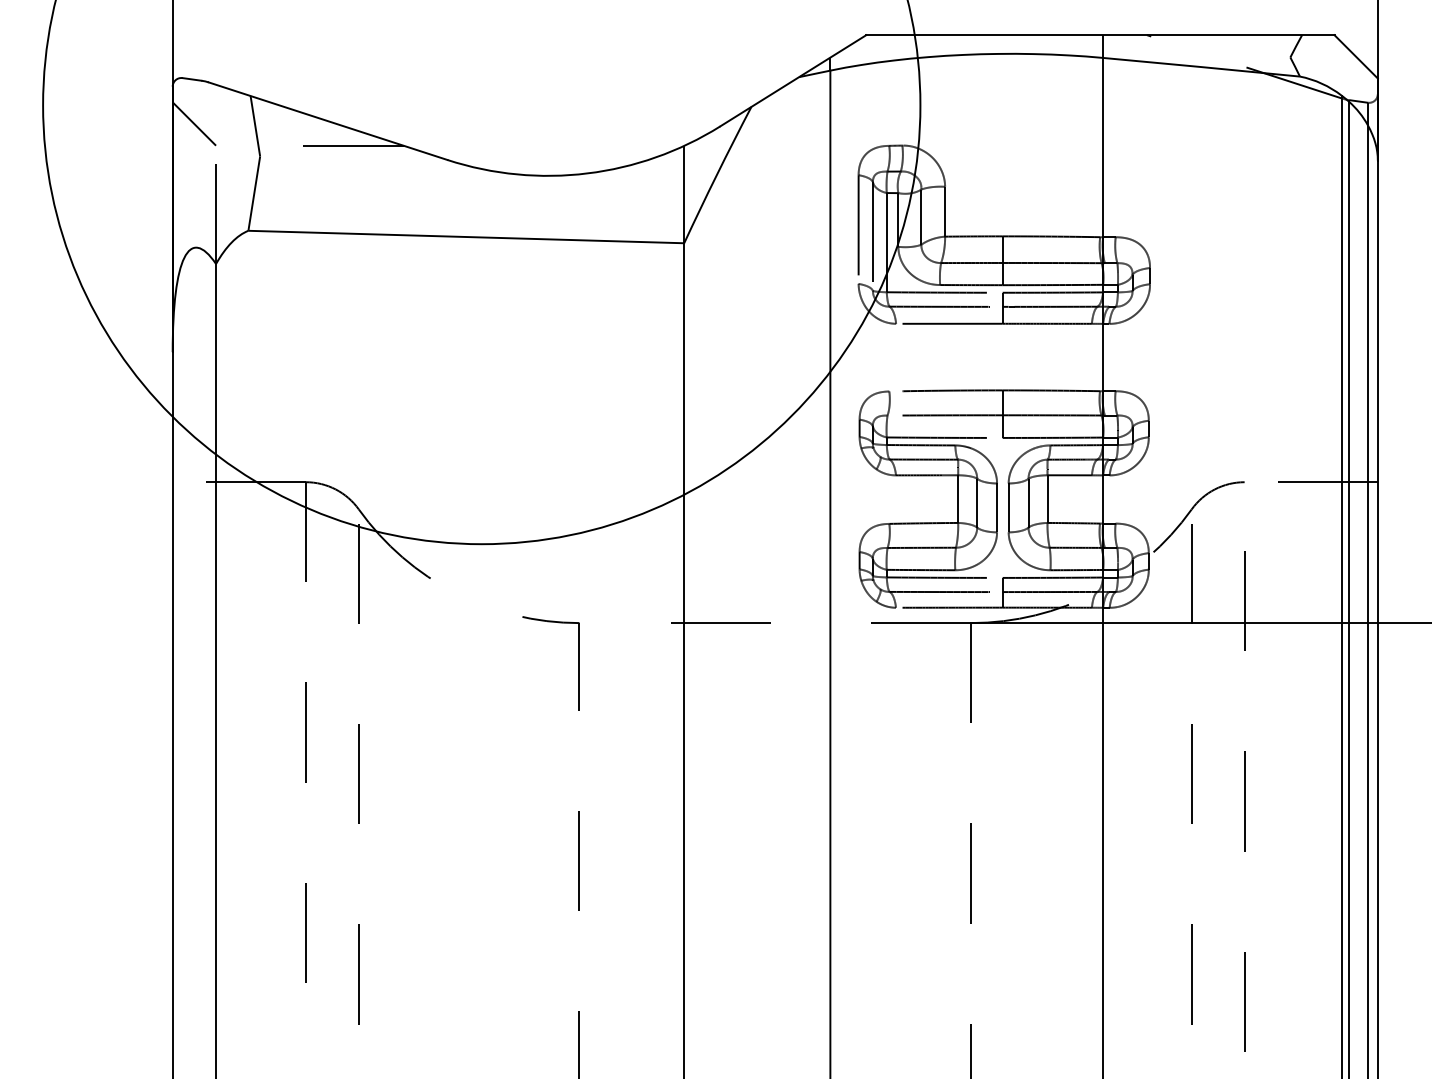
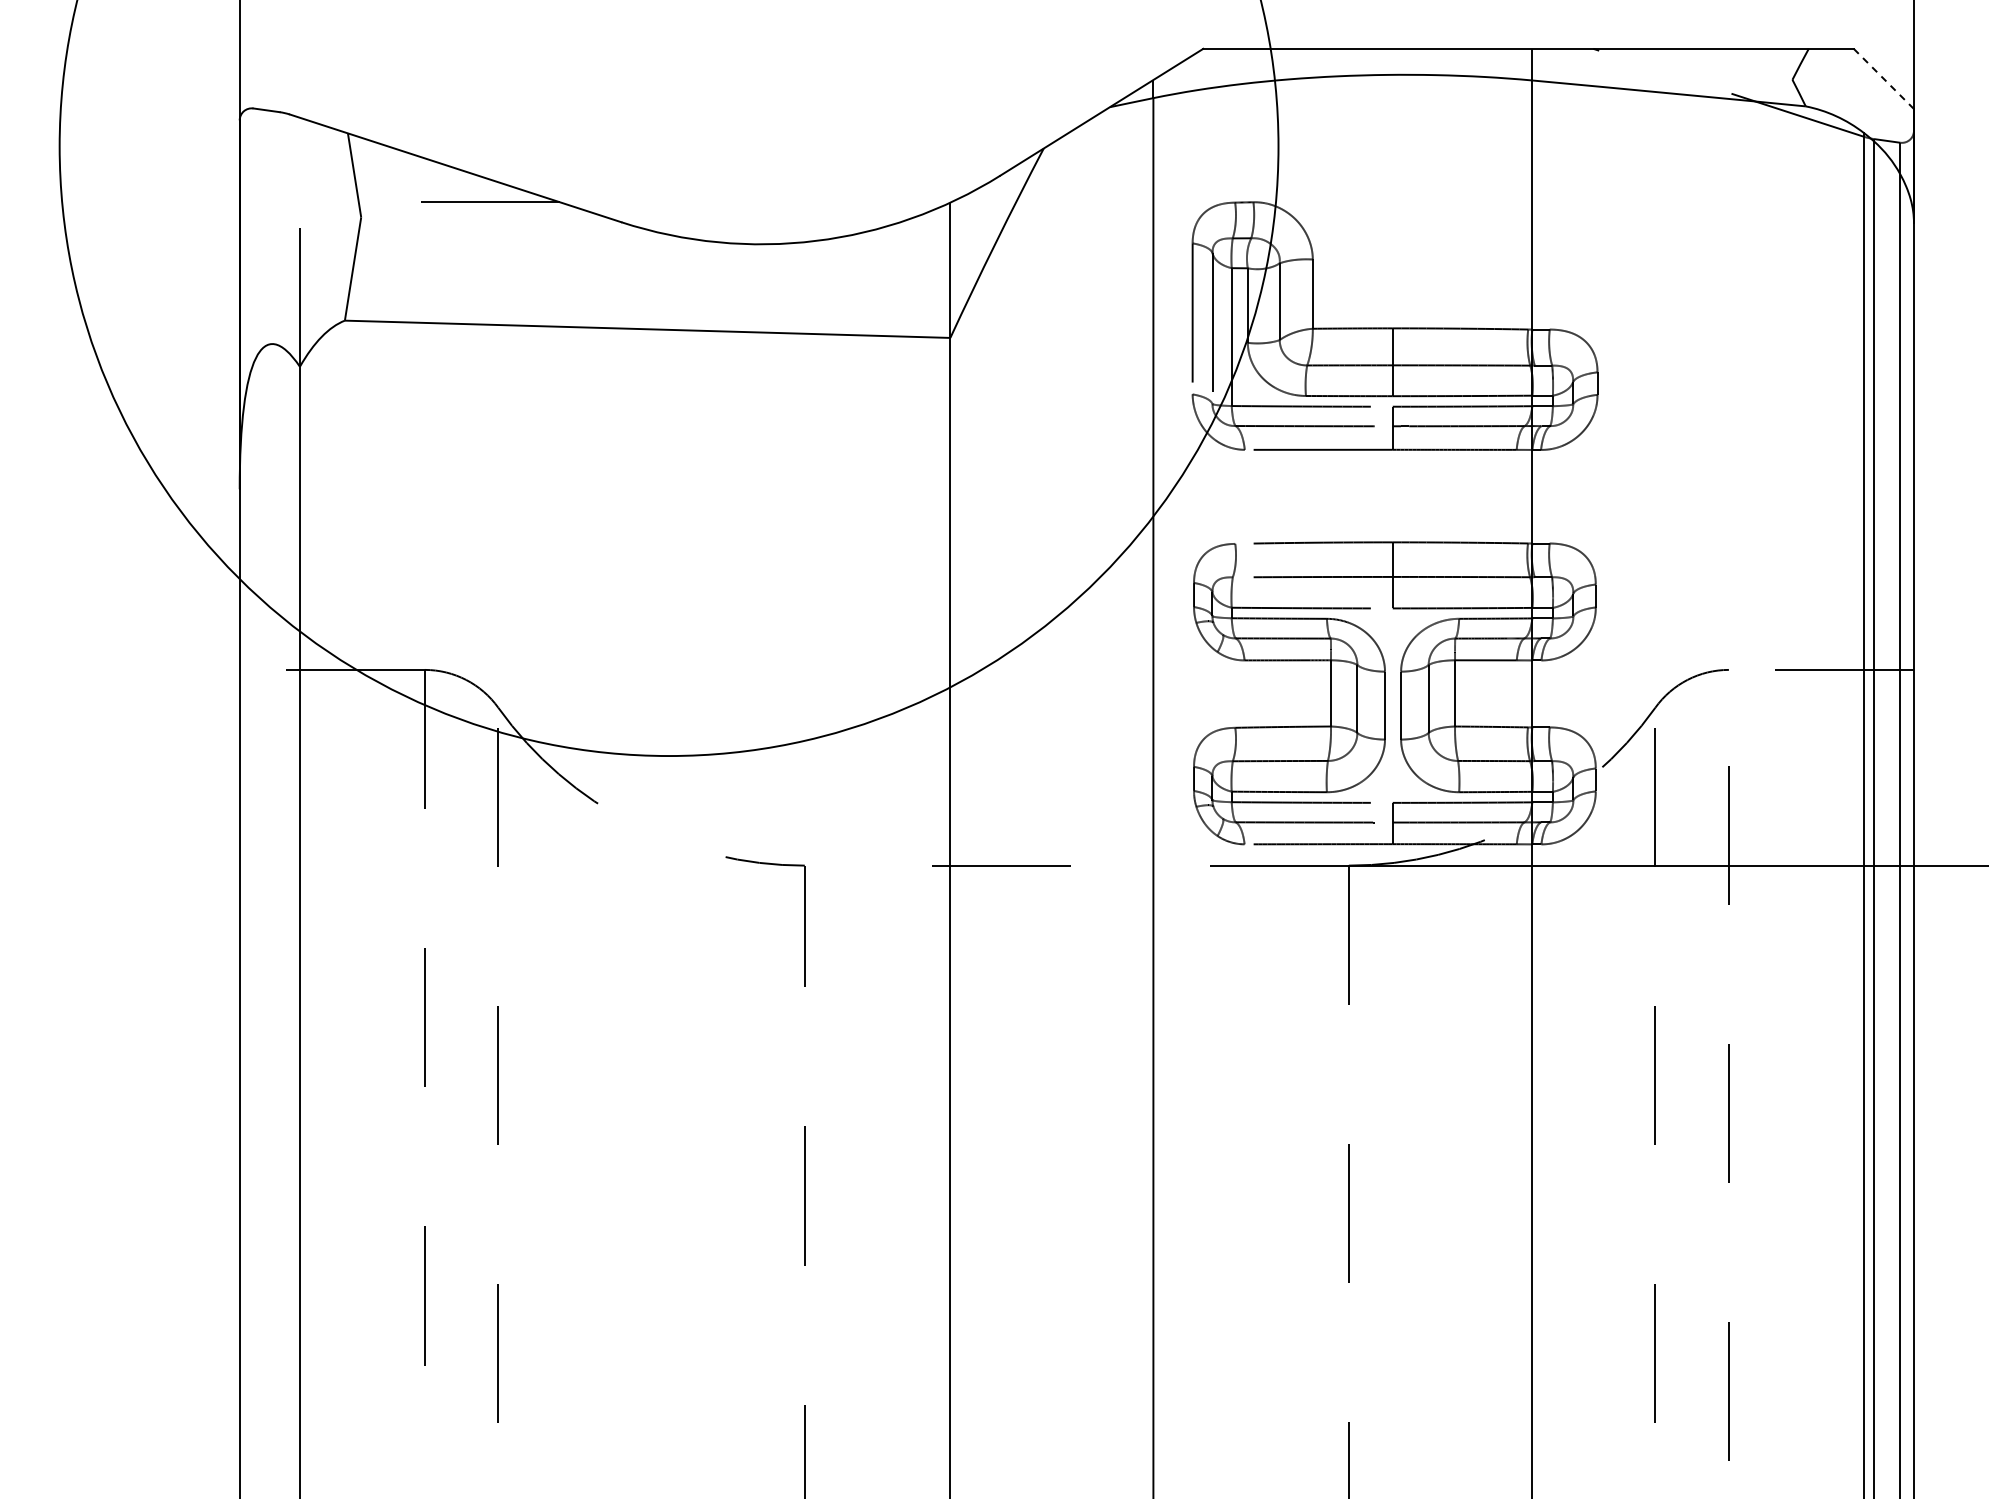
line: (1355, 56) -> (1883, 78), solid -> dashed
line: (194, 124) -> (269, 172), removed

